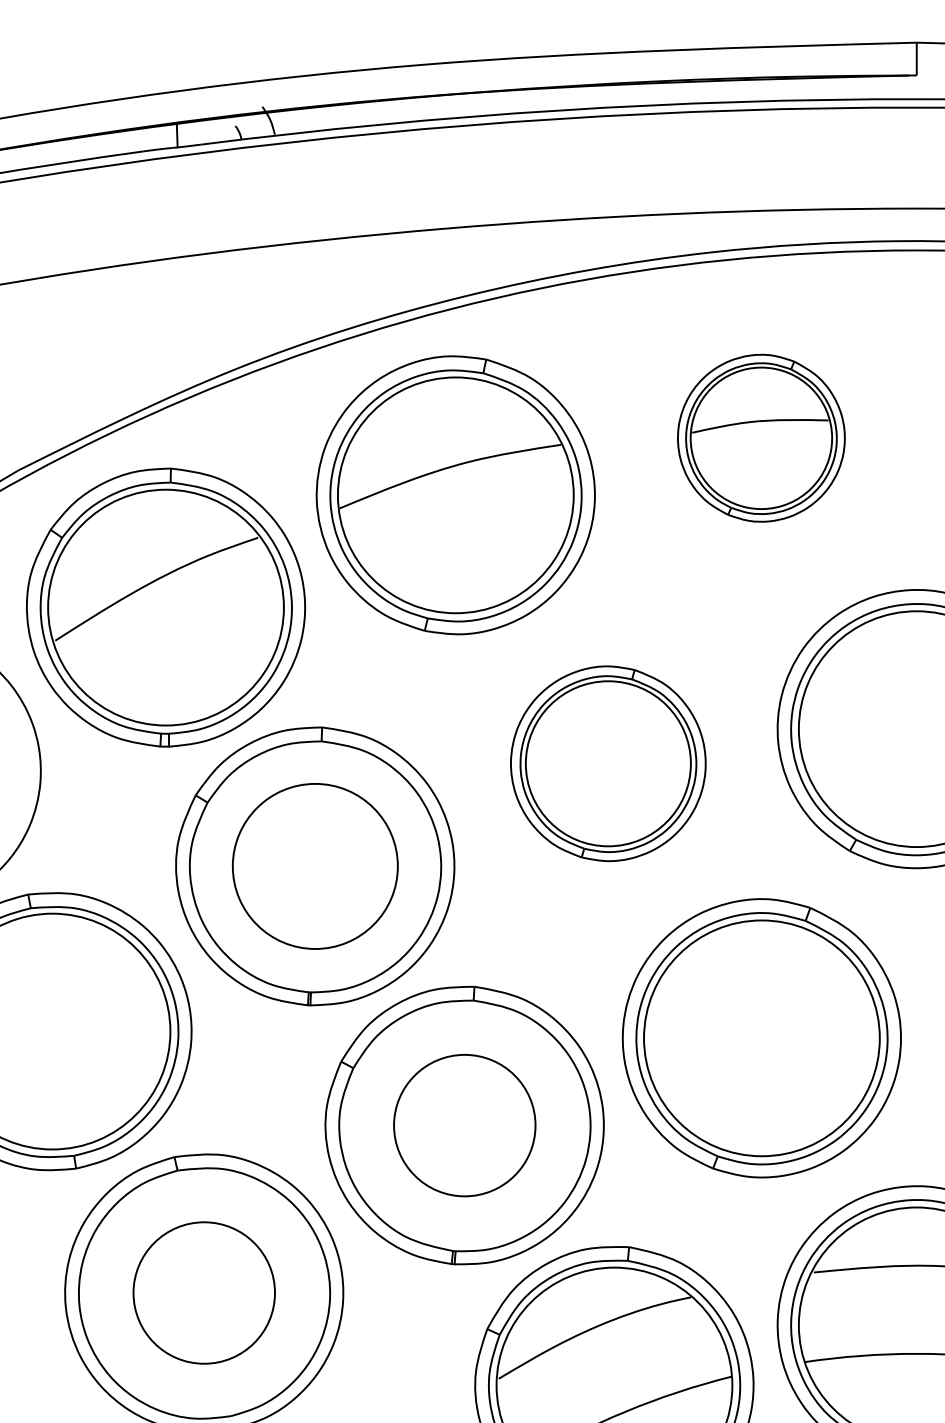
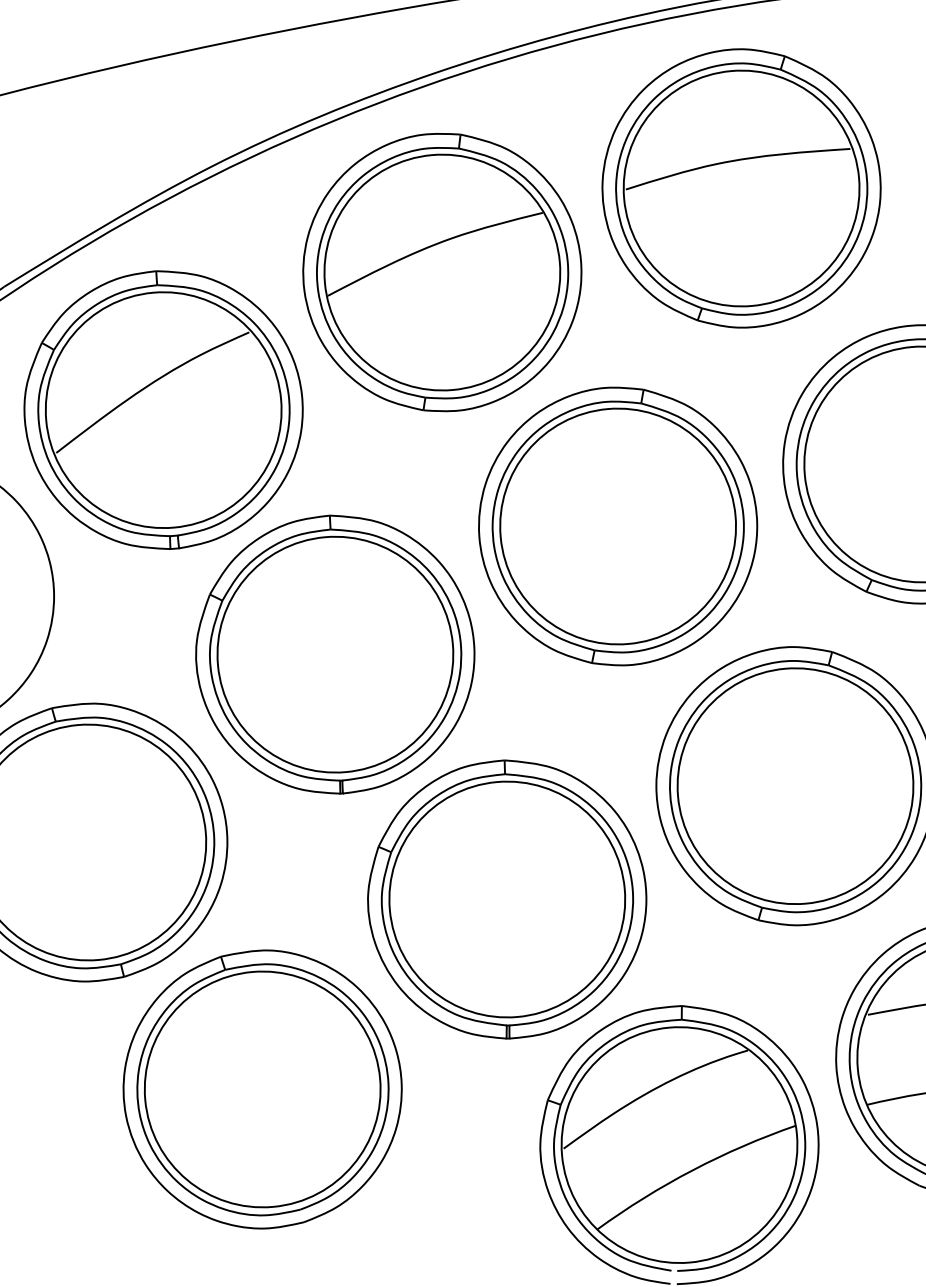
part: (761, 438) -> (741, 188), size x1.67
part: (608, 763) -> (618, 526), size x1.43
circle: (315, 866) -> (335, 654), size x1.43
circle: (464, 1125) -> (507, 899), size x1.67
circle: (204, 1292) -> (262, 1088), size x1.67

